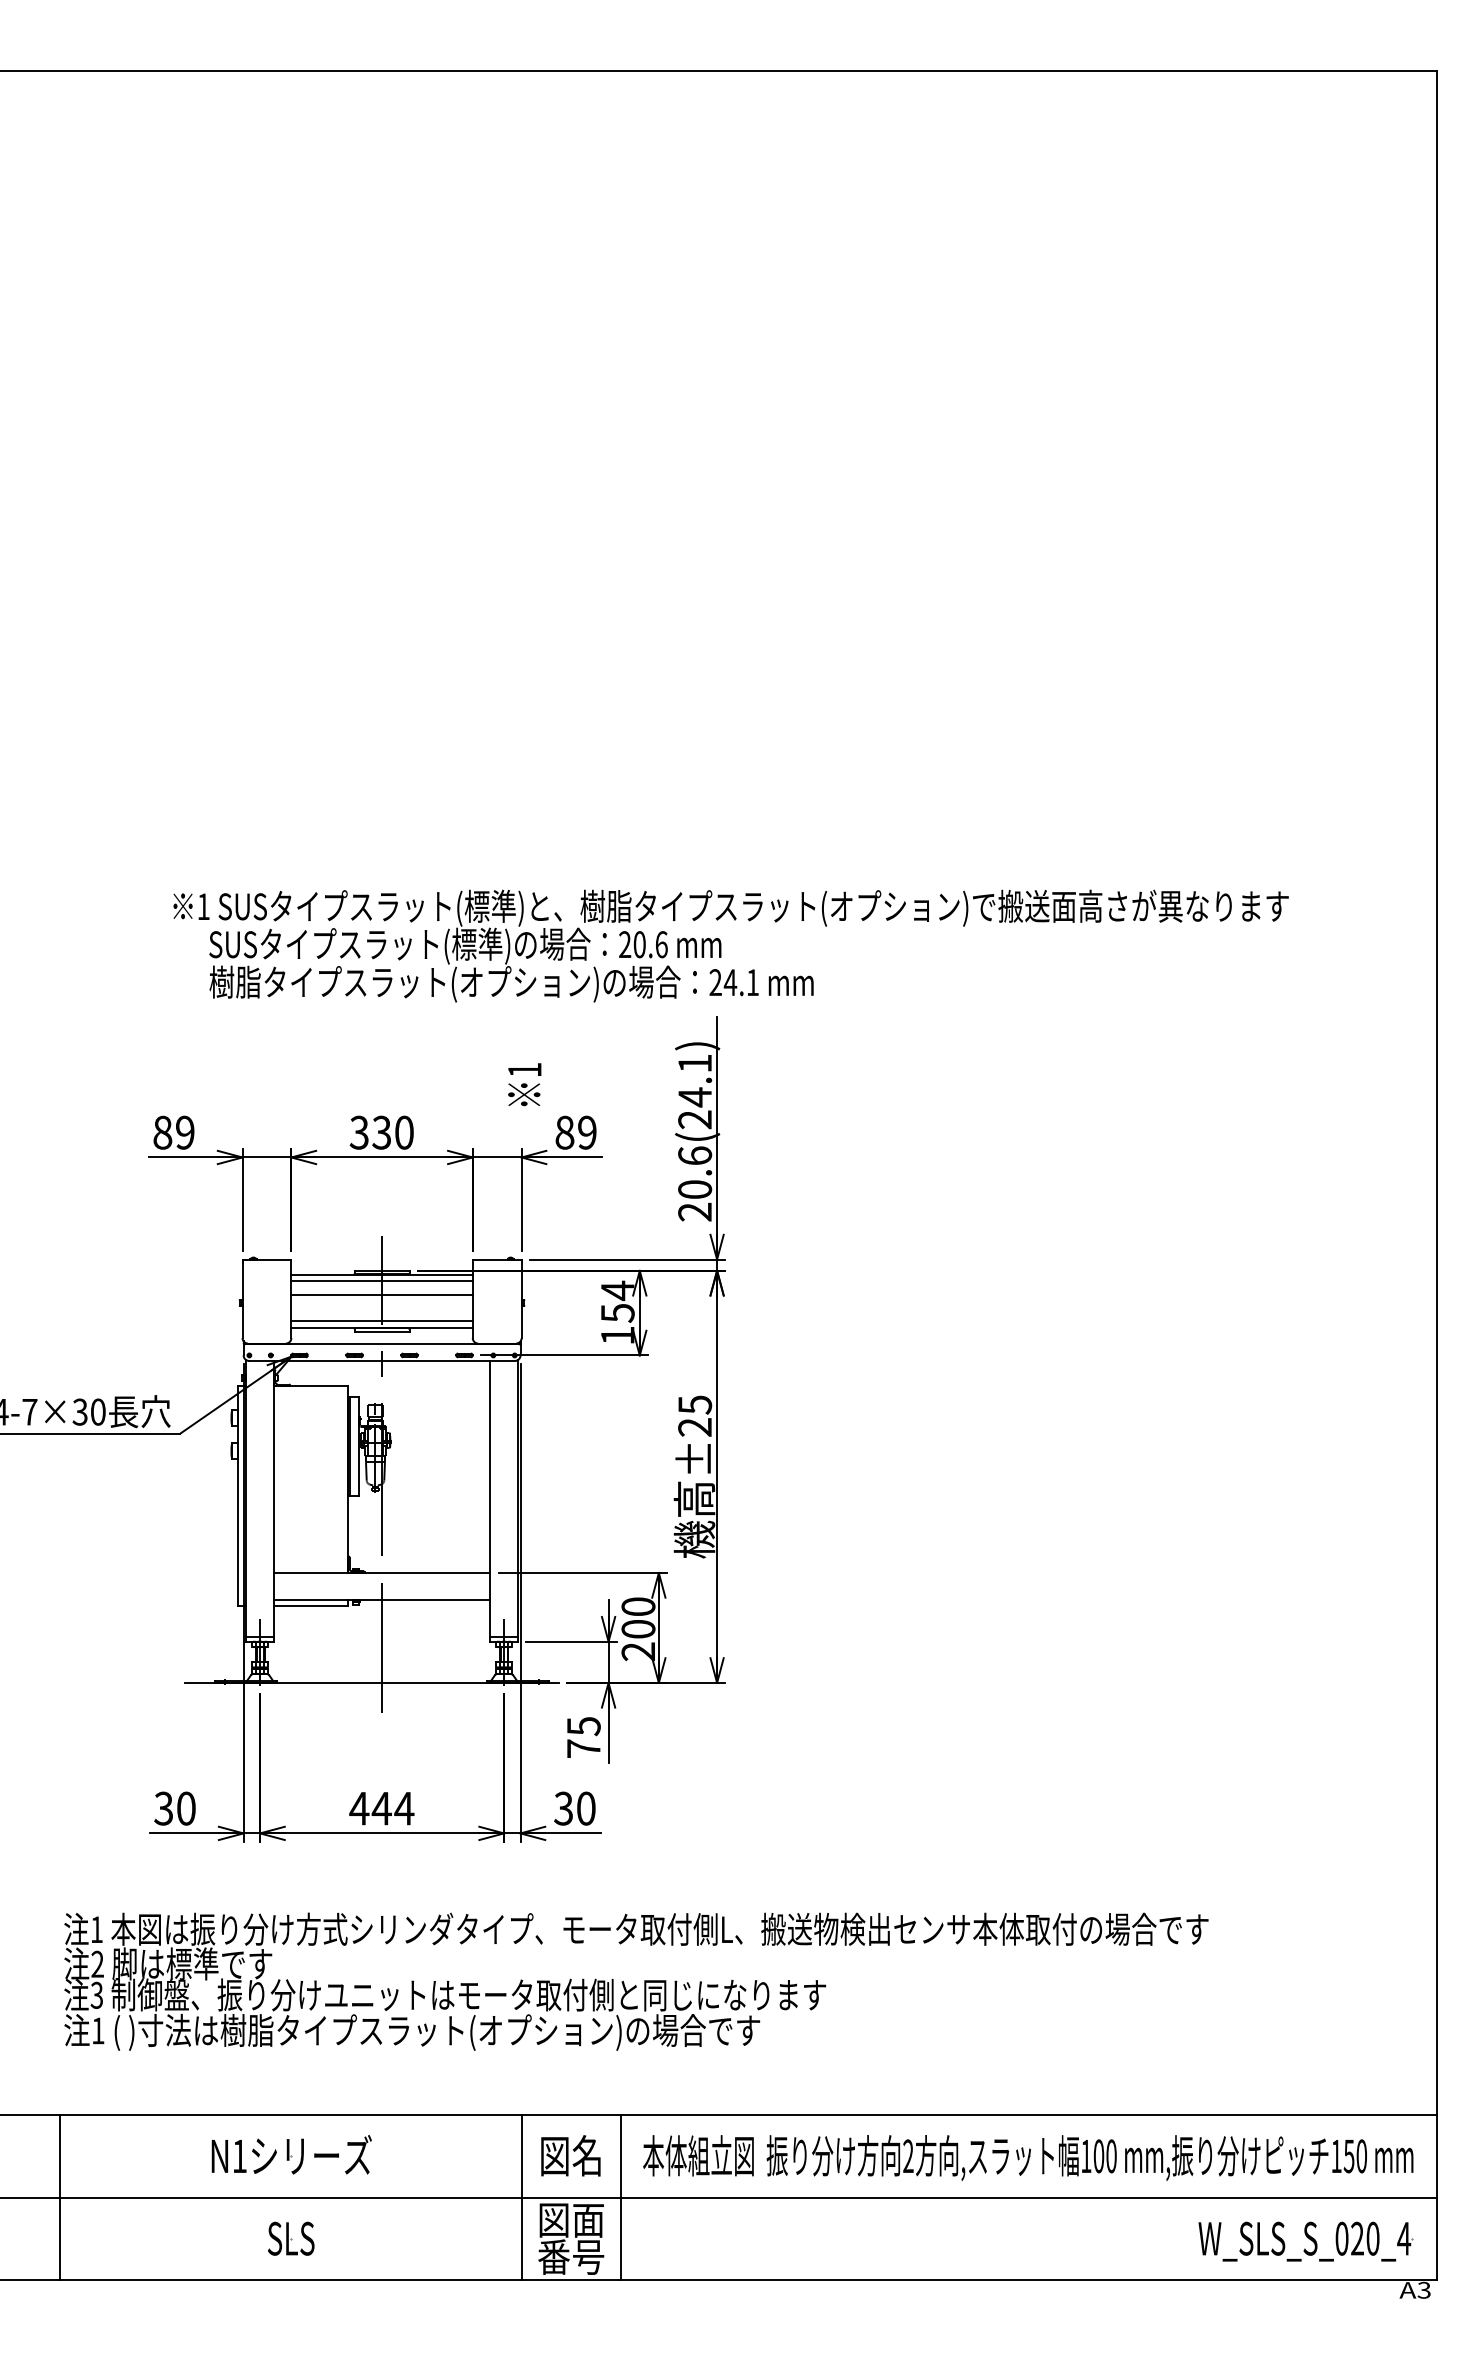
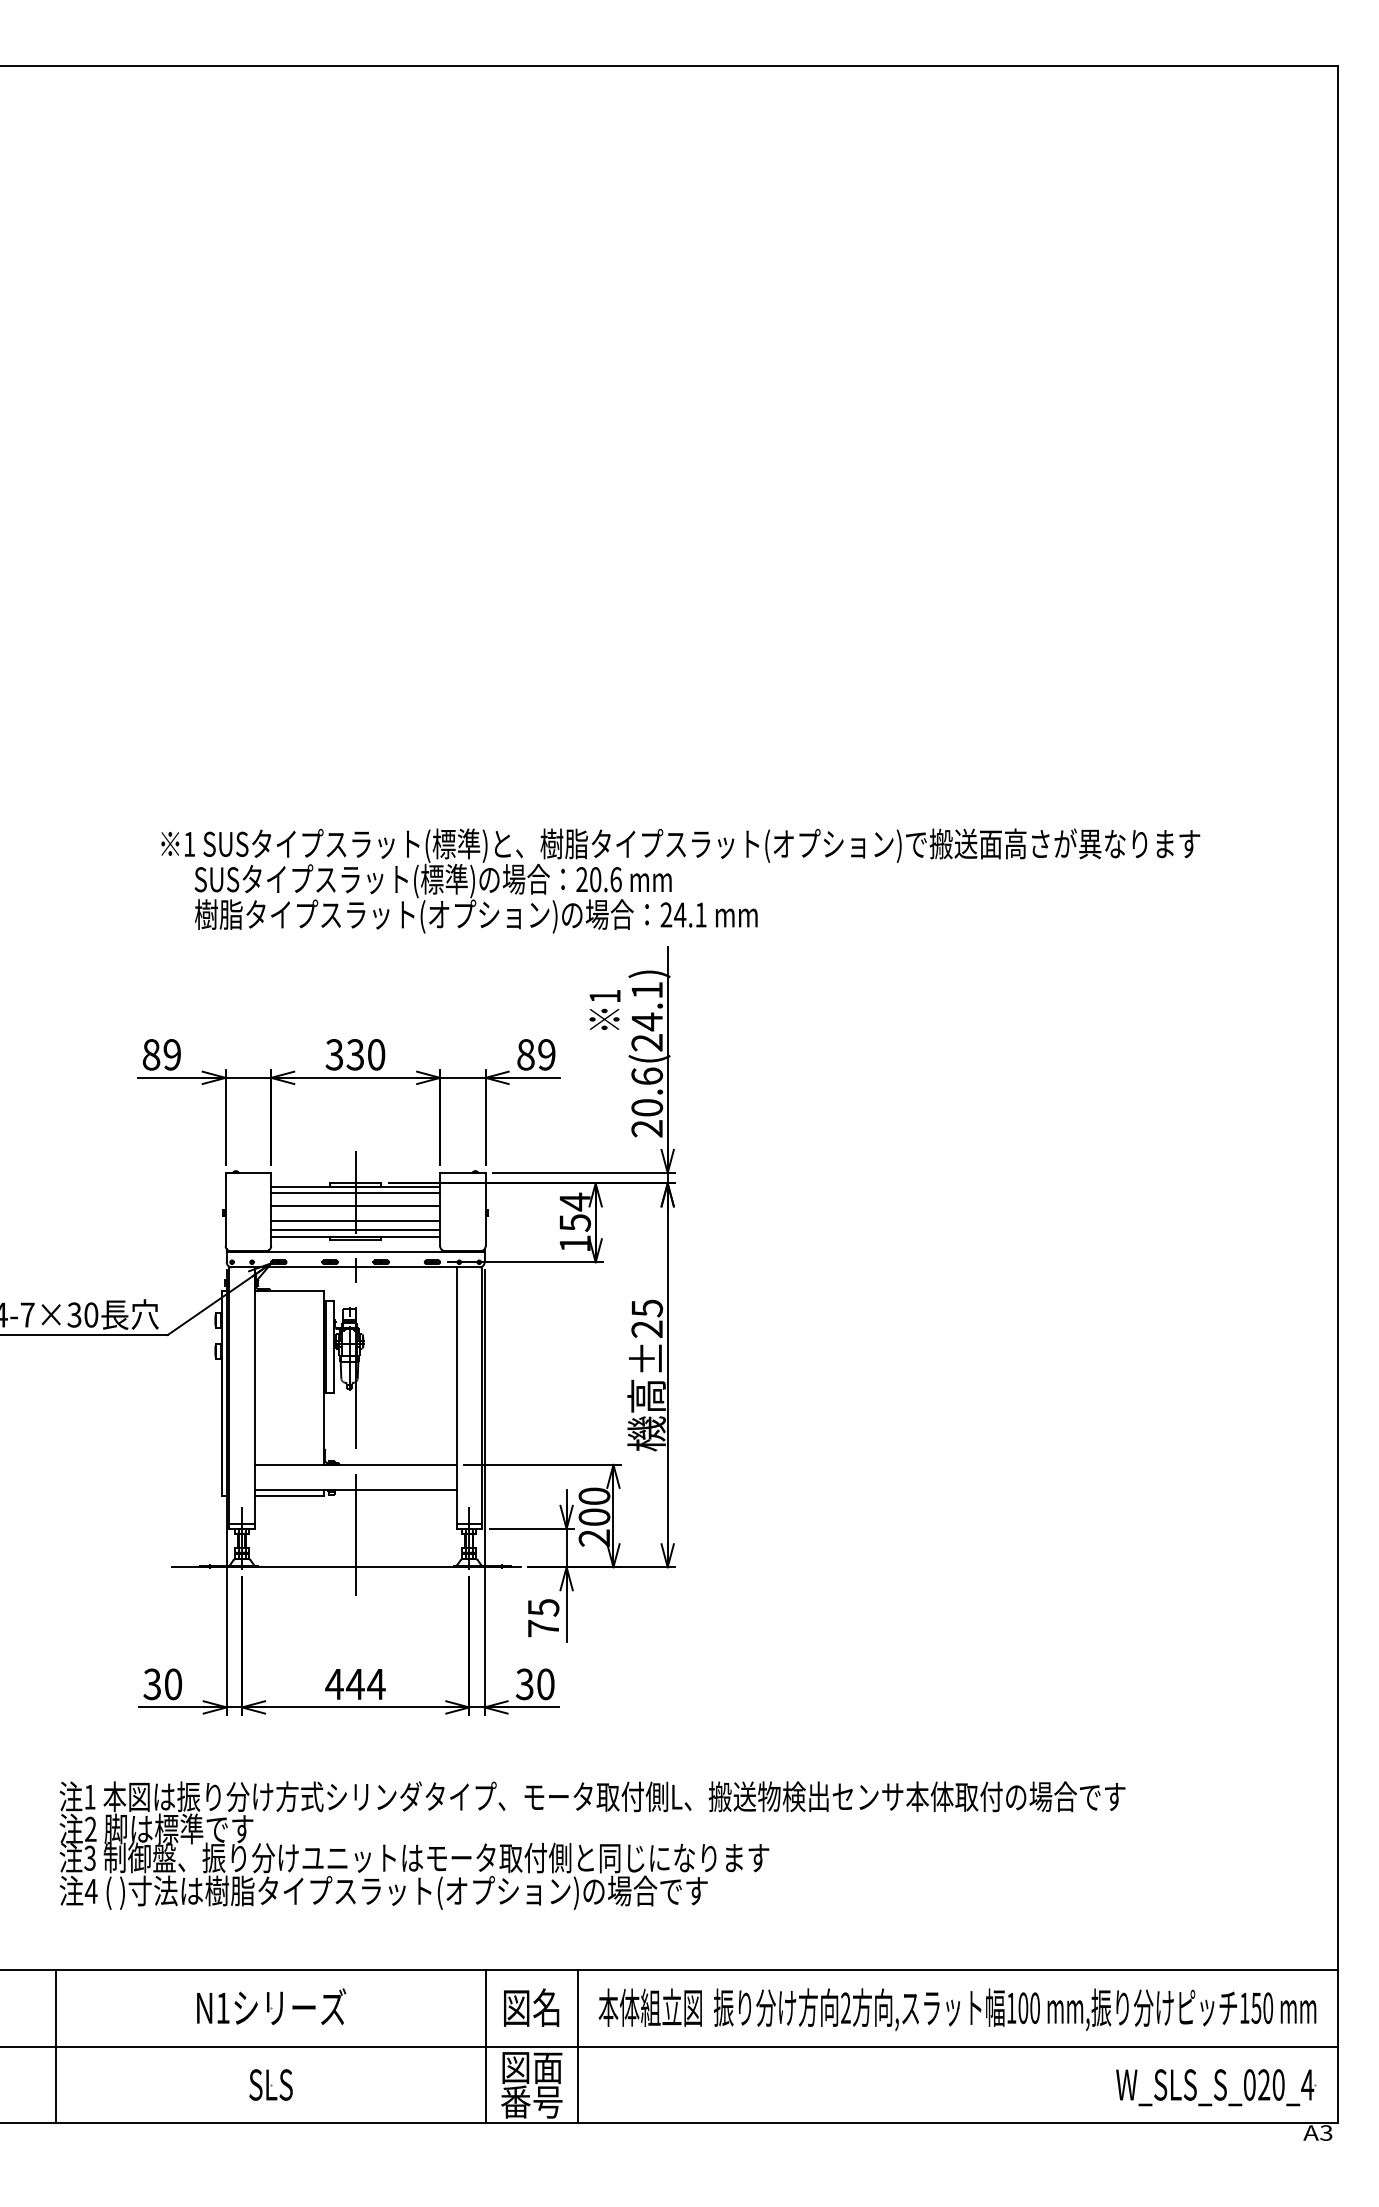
text: (524, 1084) -> (604, 1009), moved
line: (381, 1311) -> (355, 1221), added
text: (98, 2030) -> (91, 1890), 1 -> 4

